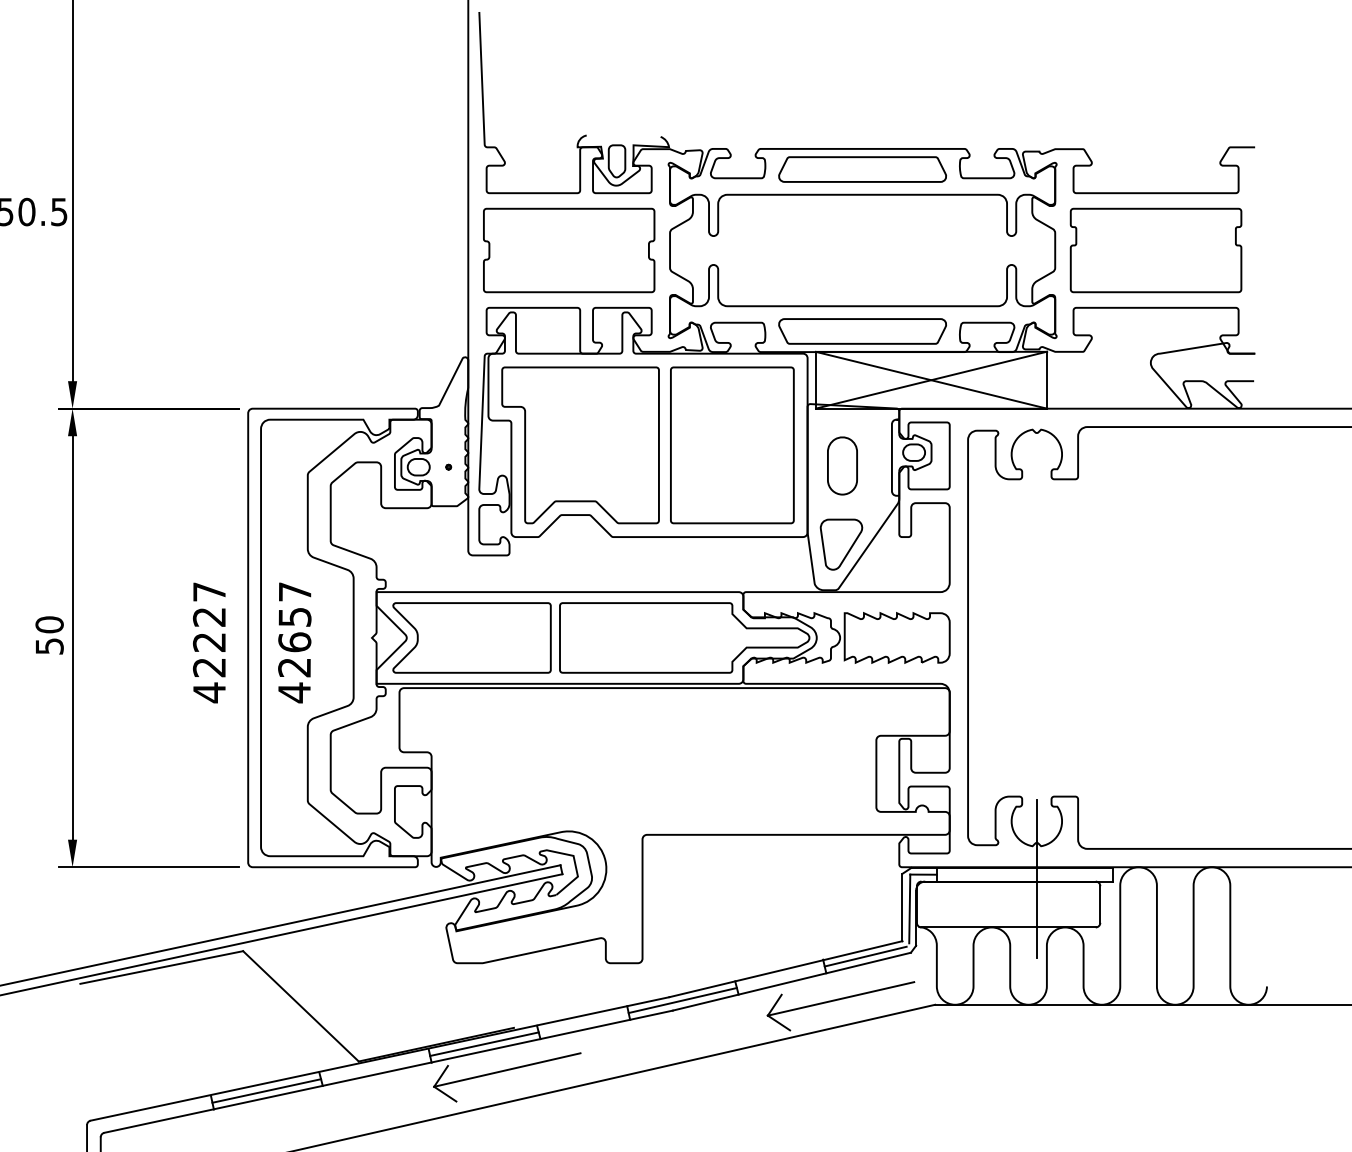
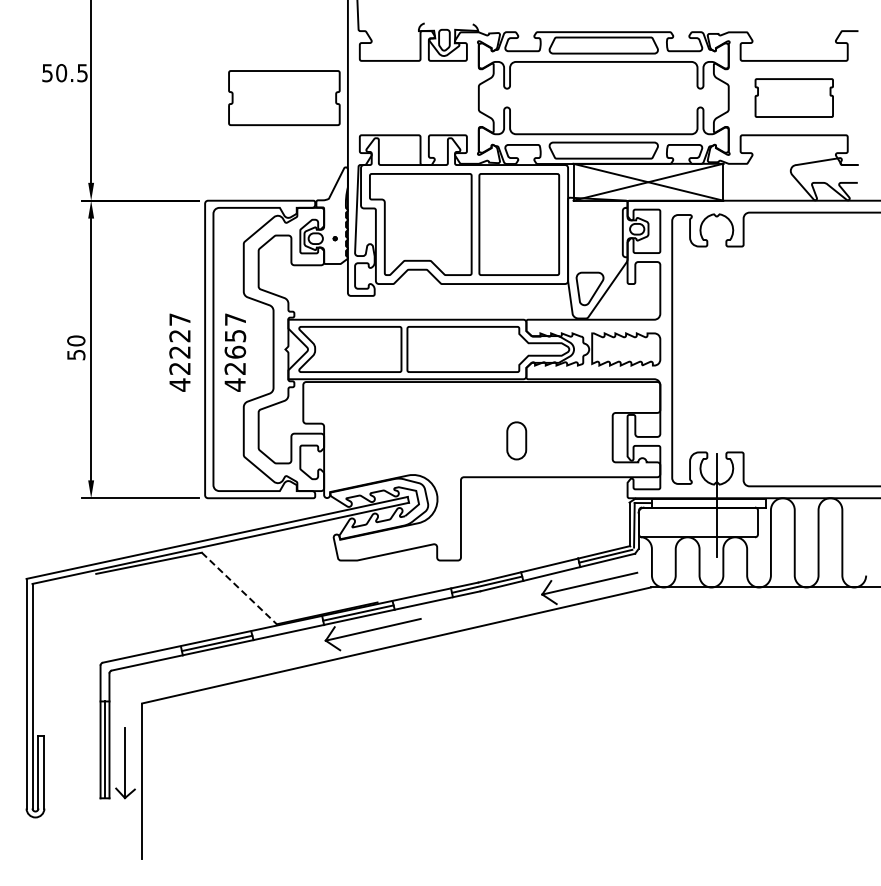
part: (569, 249) -> (284, 97), moved
part: (1156, 249) -> (794, 97), size x0.7
part: (842, 465) -> (516, 440), moved
line: (301, 1006) -> (239, 588), solid -> dashed

